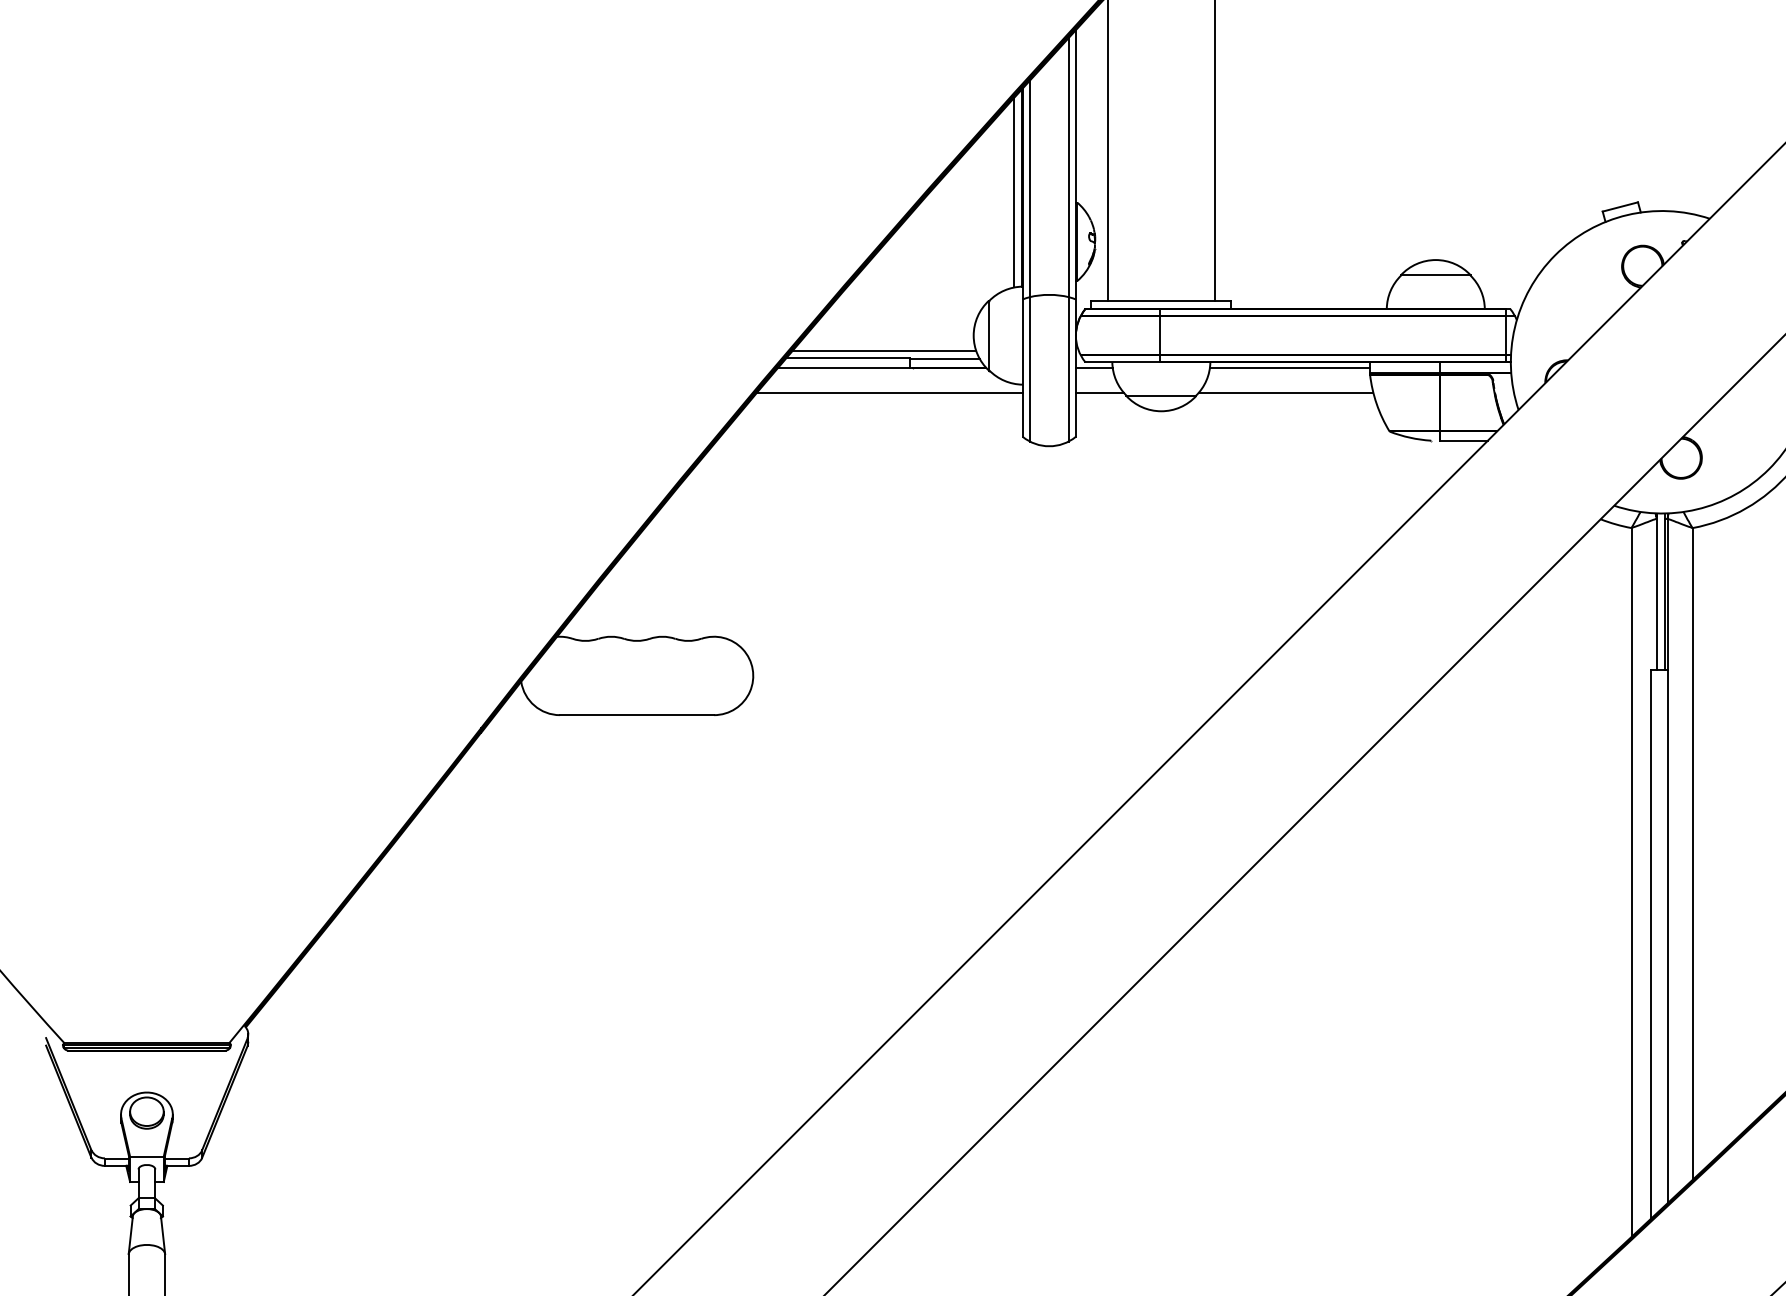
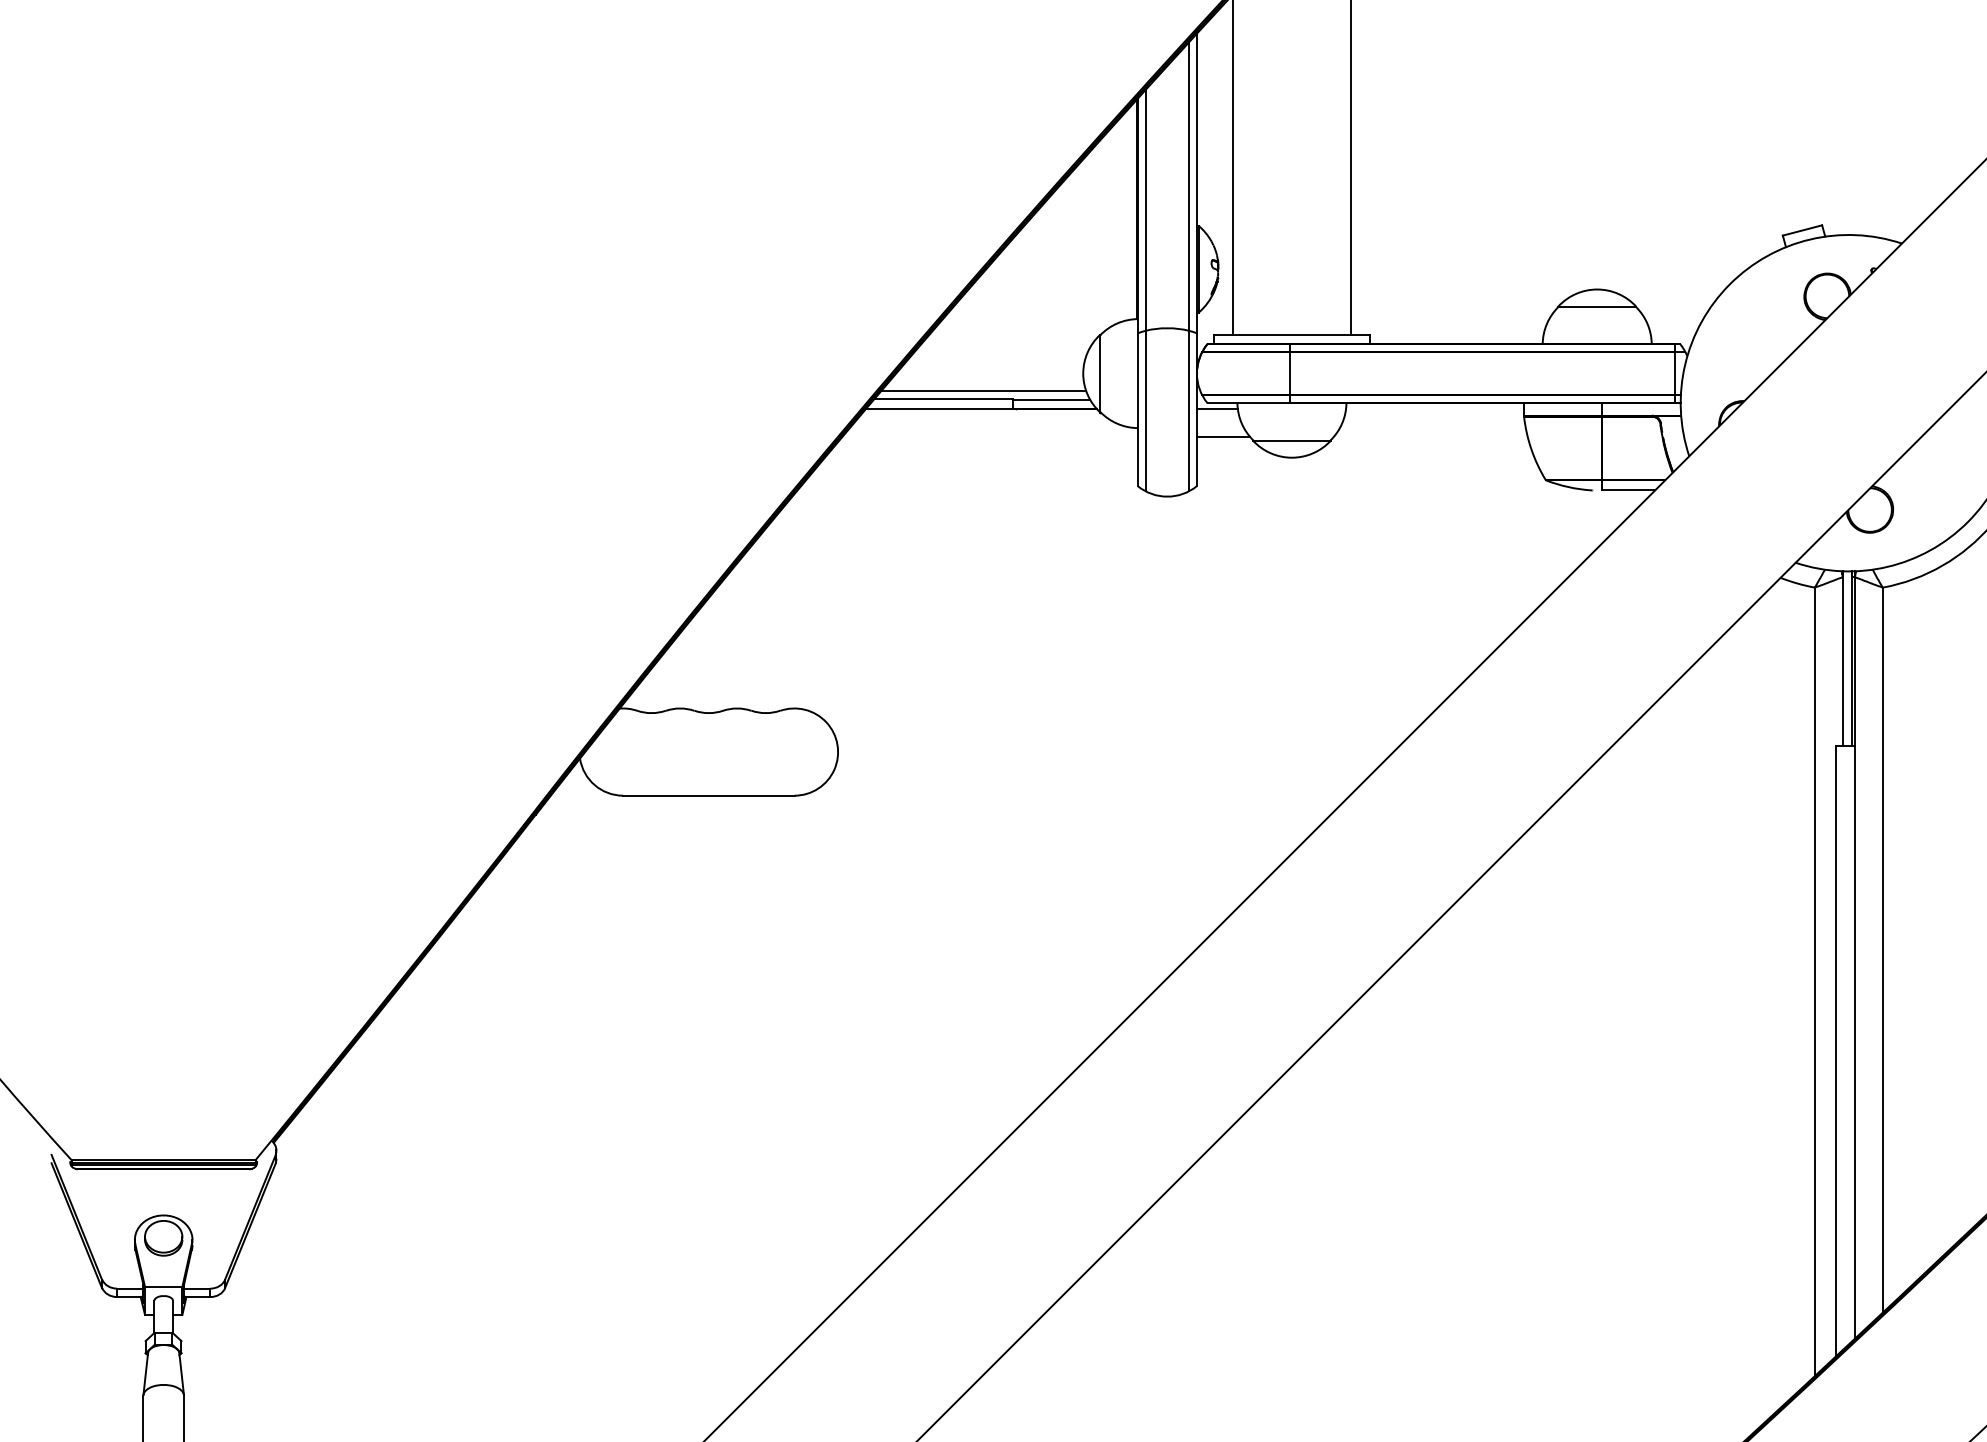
line: (1013, 192) -> (1127, 214), removed
line: (1290, 367) -> (1435, 409), removed
line: (889, 393) -> (989, 437), removed
line: (1285, 393) -> (1430, 437), removed

